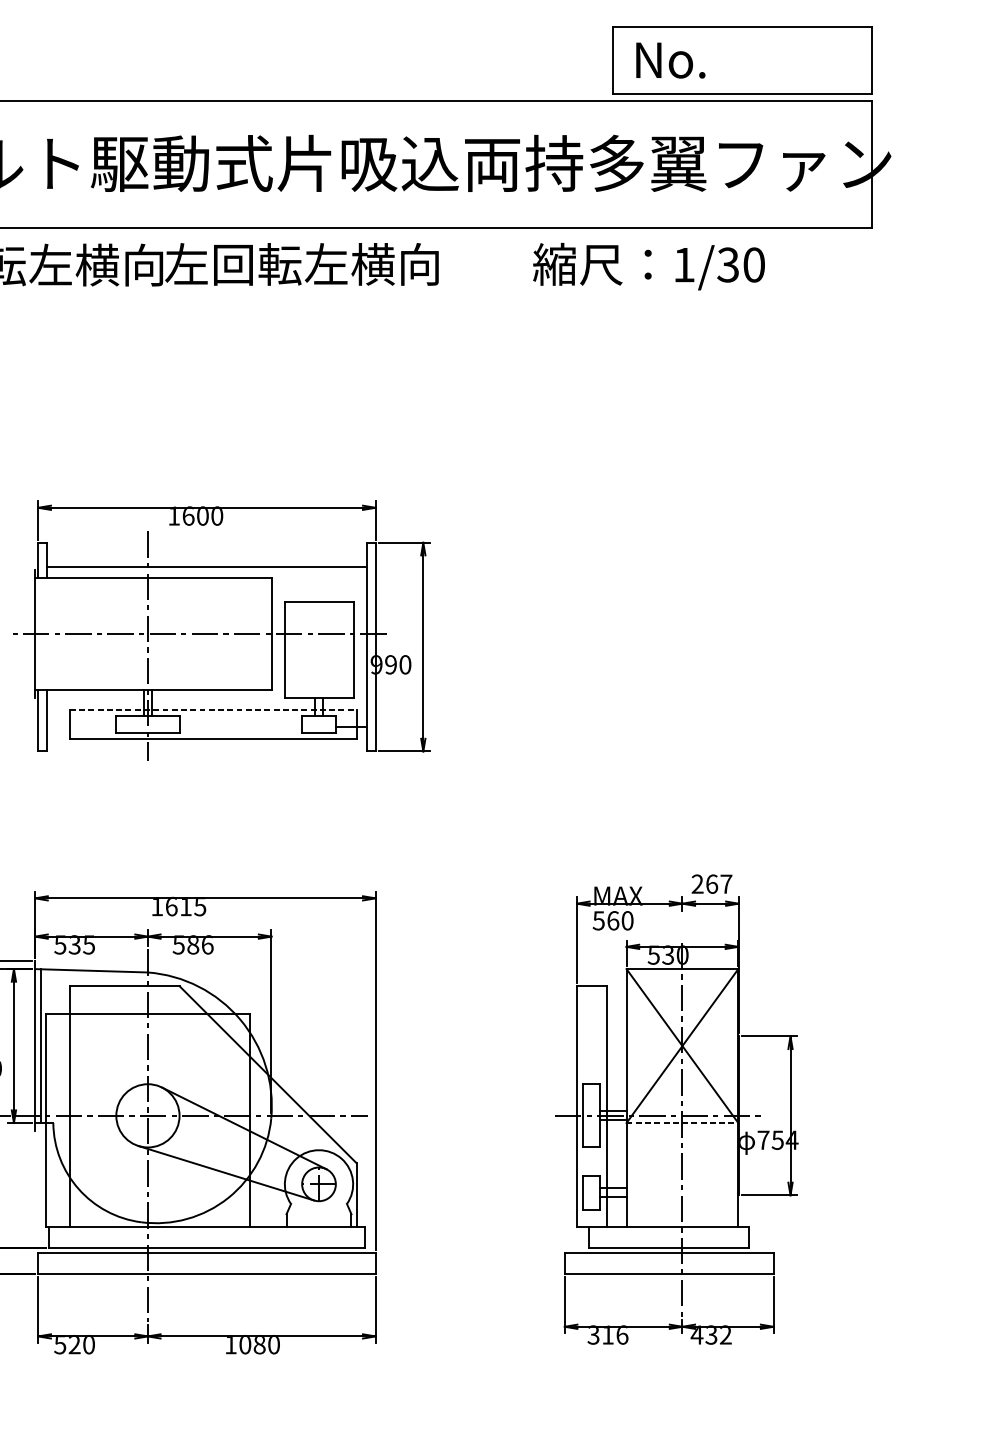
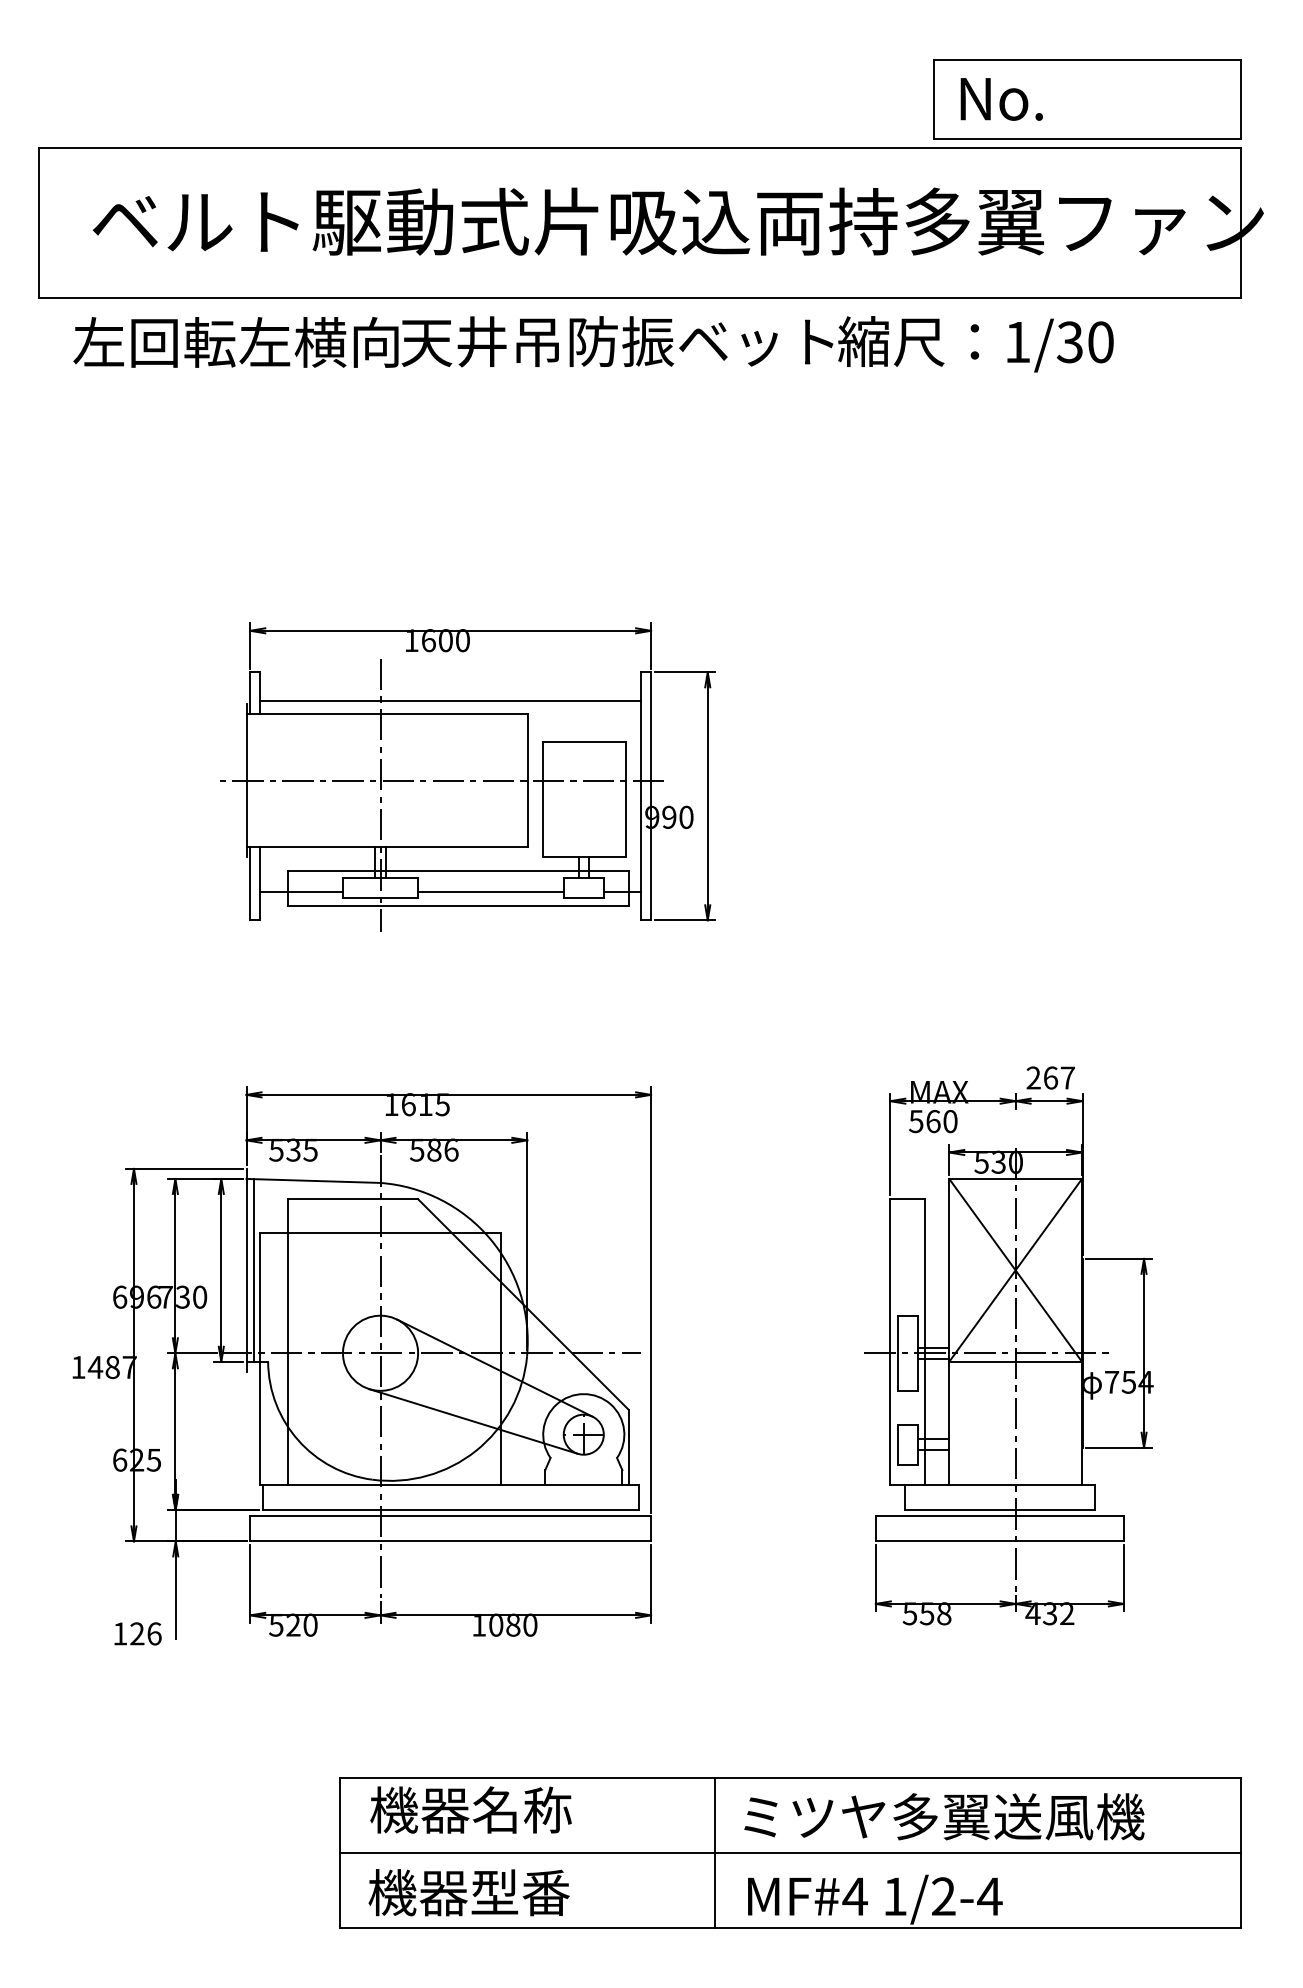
text: (346, 264) -> (616, 341), 左回転左横向 -> 天井吊防振ベット
line: (213, 709) -> (458, 870), dashed -> solid
line: (81, 727) -> (301, 891), added
line: (240, 727) -> (490, 891), added
line: (683, 1122) -> (1016, 1361), dashed -> solid
text: (608, 1334) -> (927, 1613), 316 -> 558

